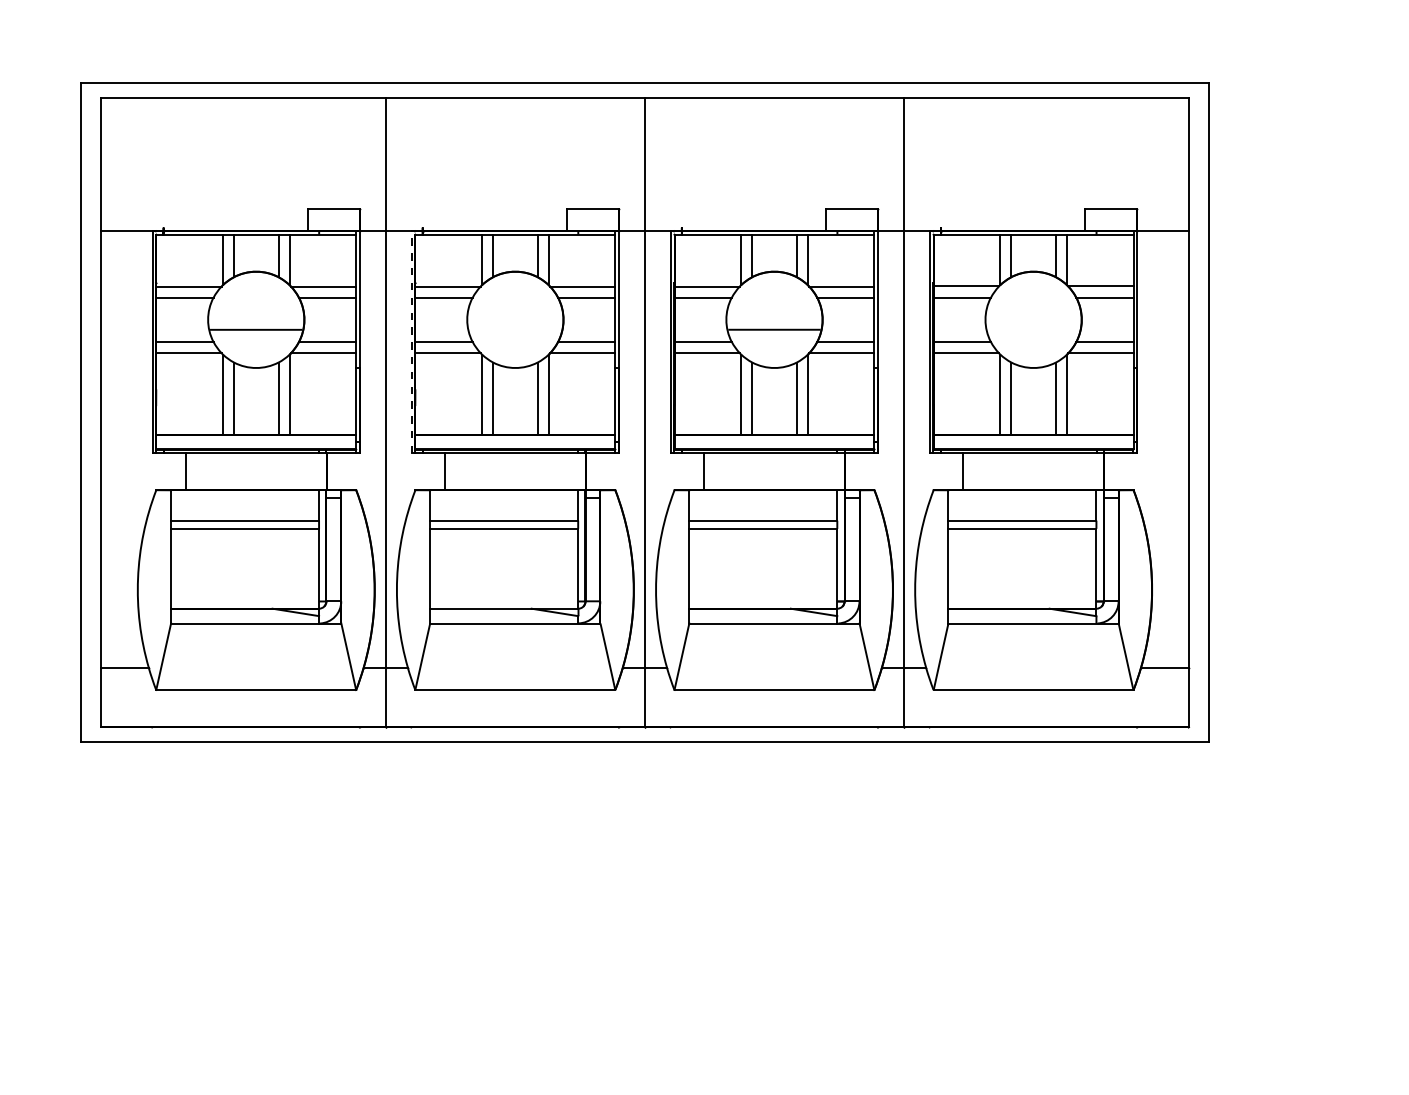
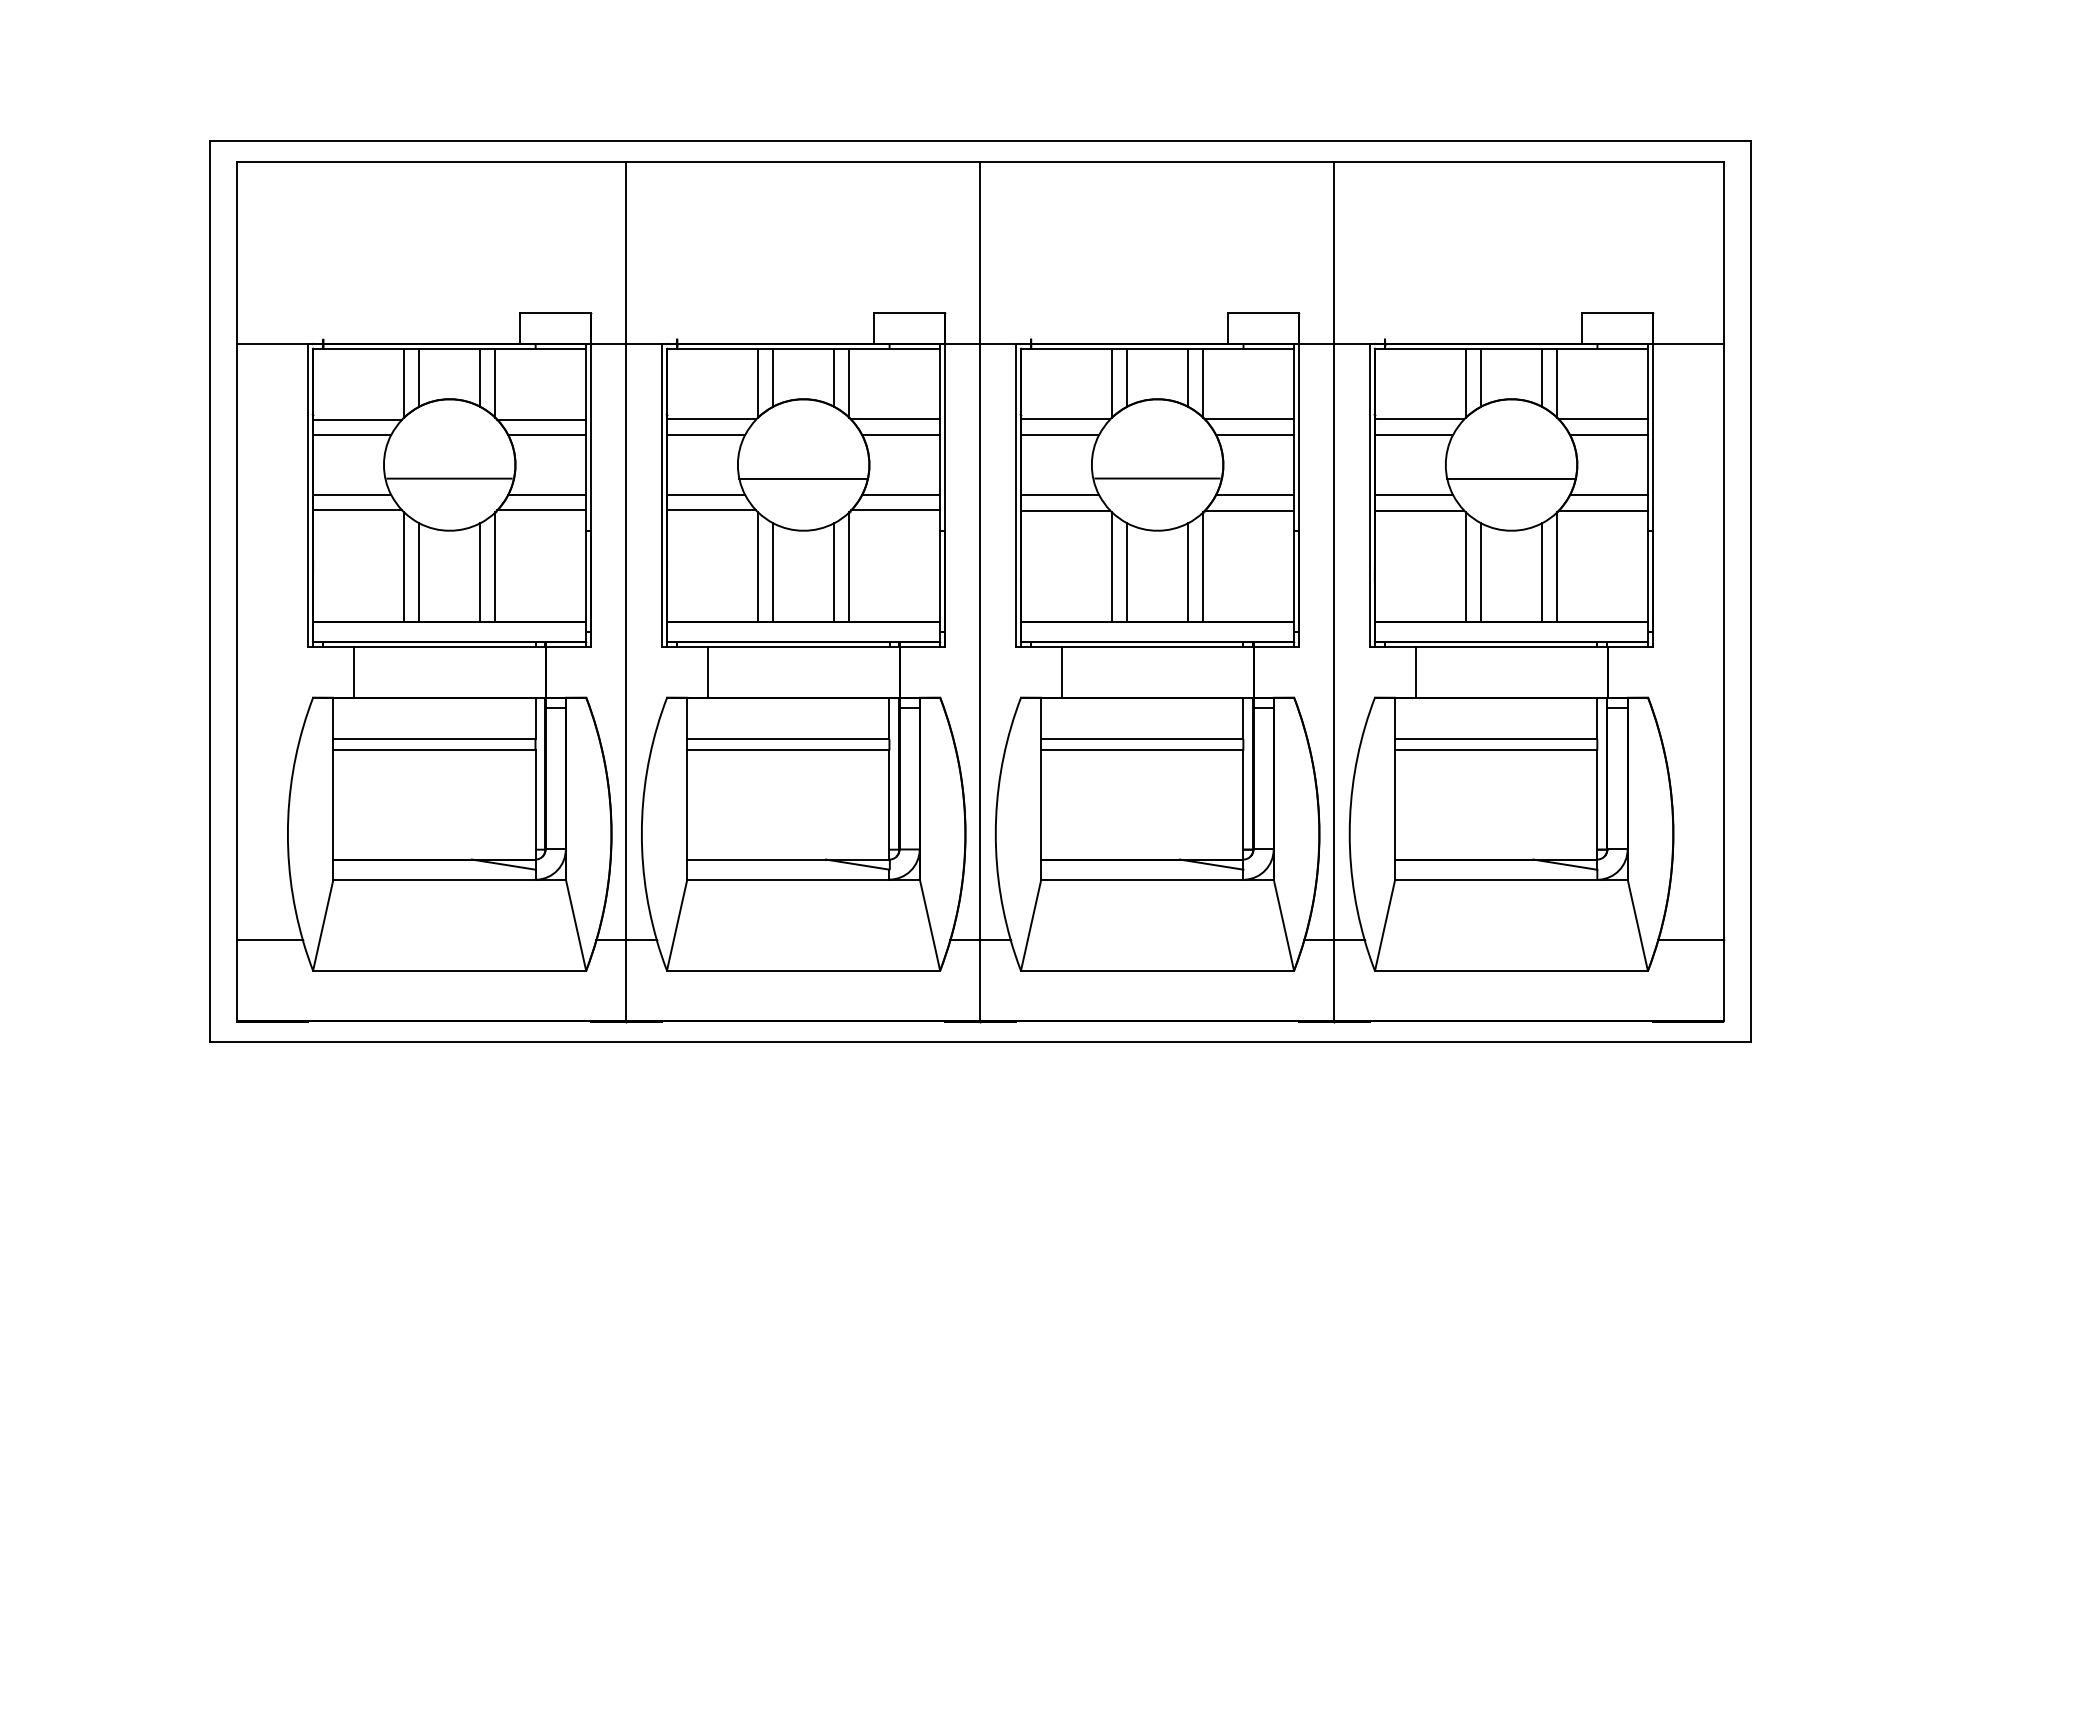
line: (515, 329) -> (803, 478), added
line: (1033, 329) -> (1511, 478), added
line: (412, 342) -> (662, 495), dashed -> solid

